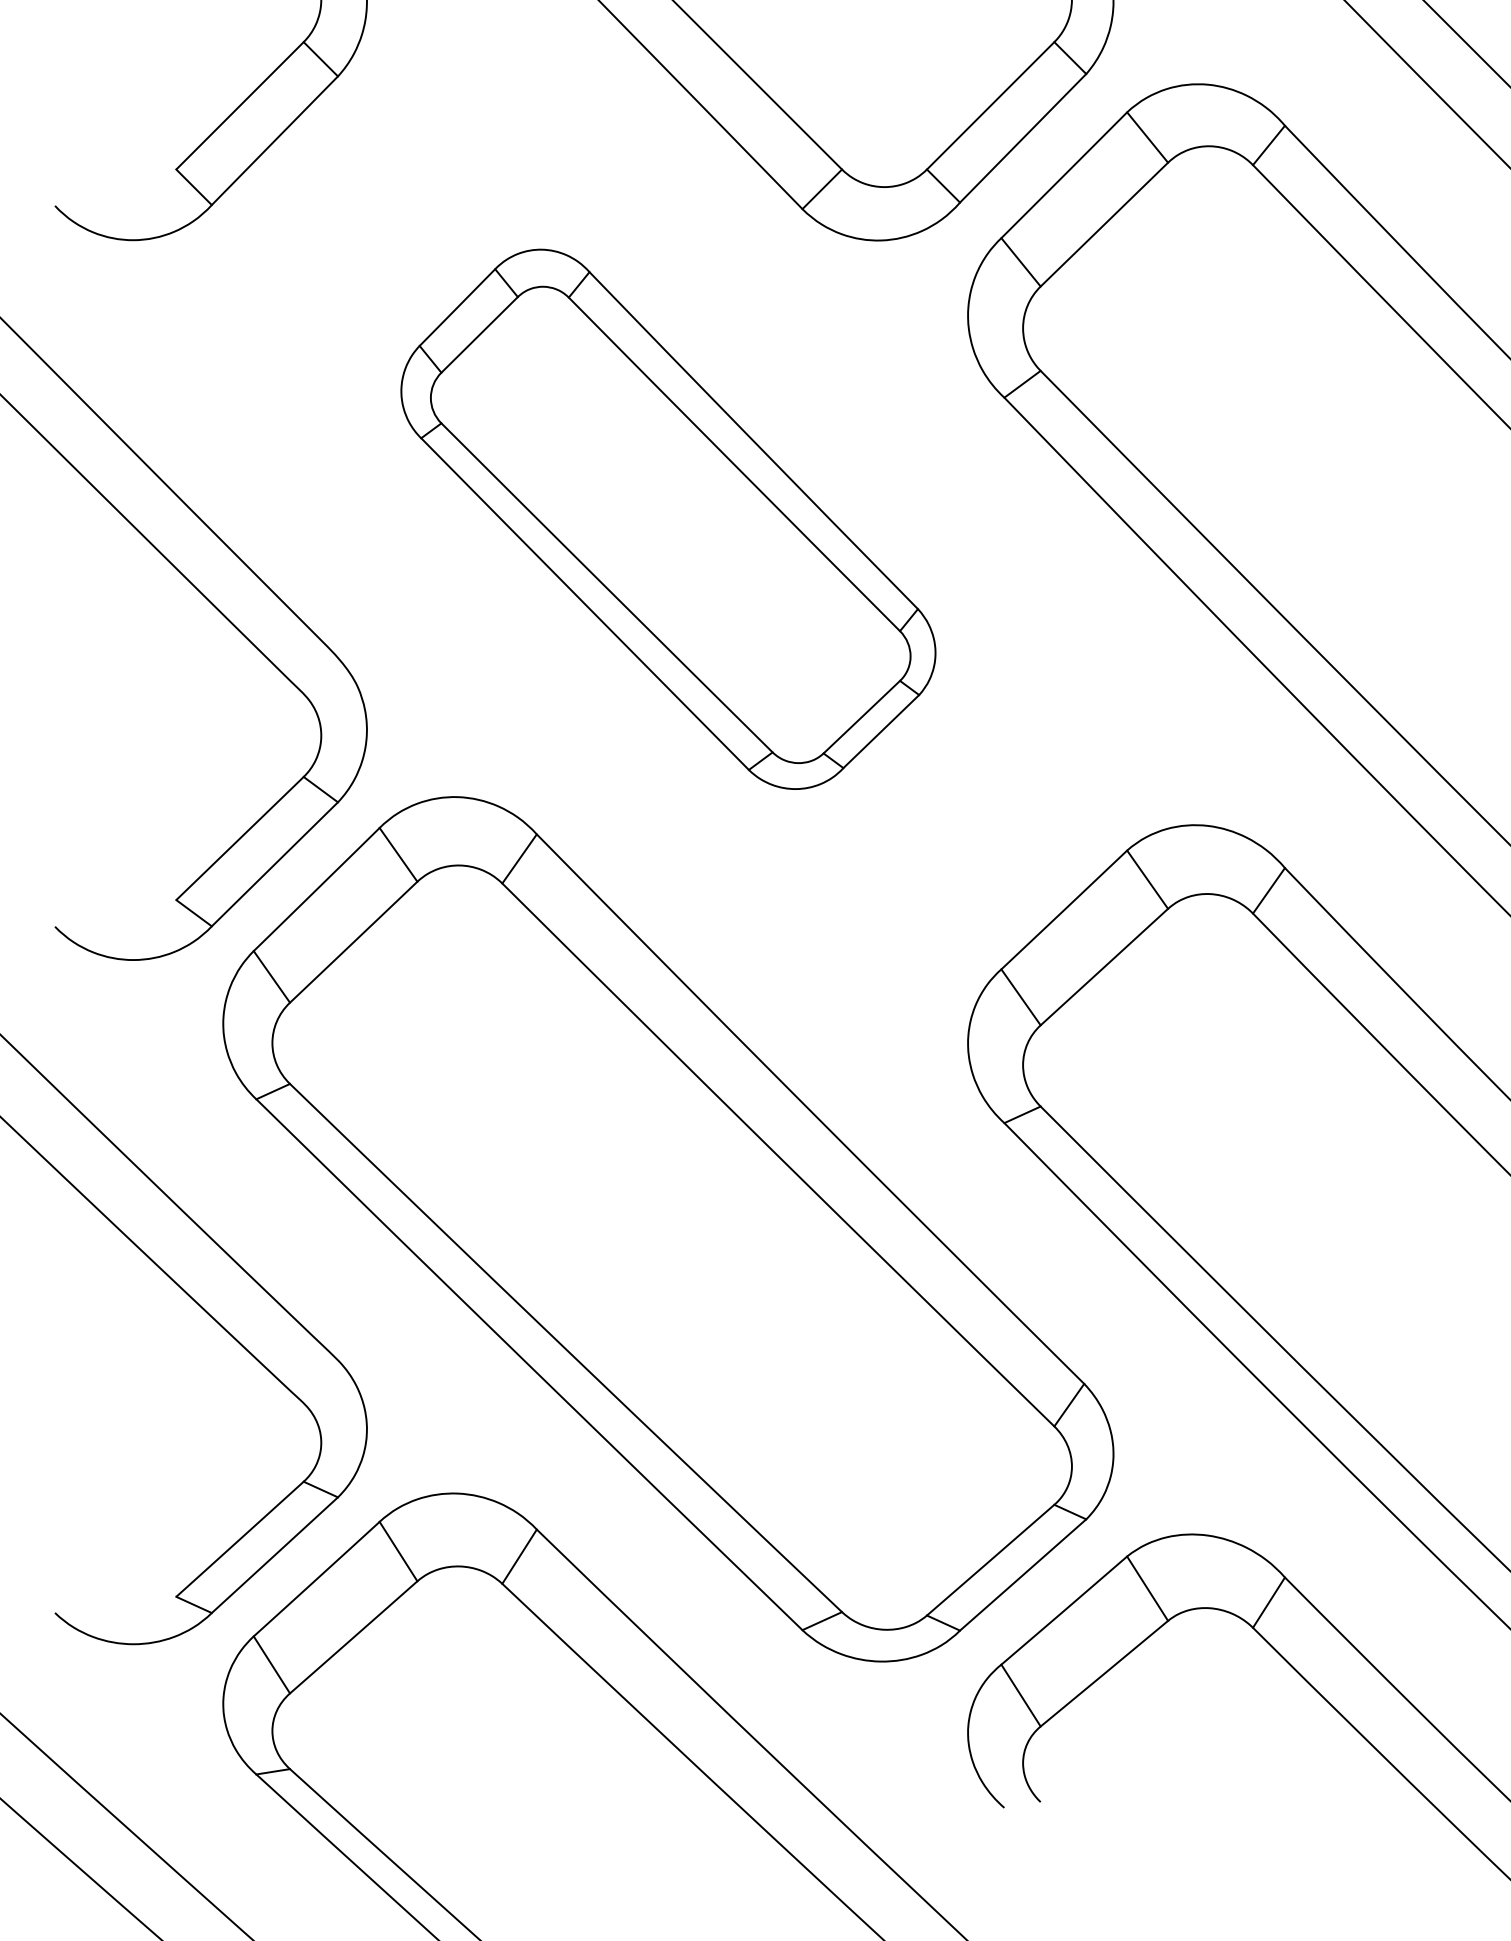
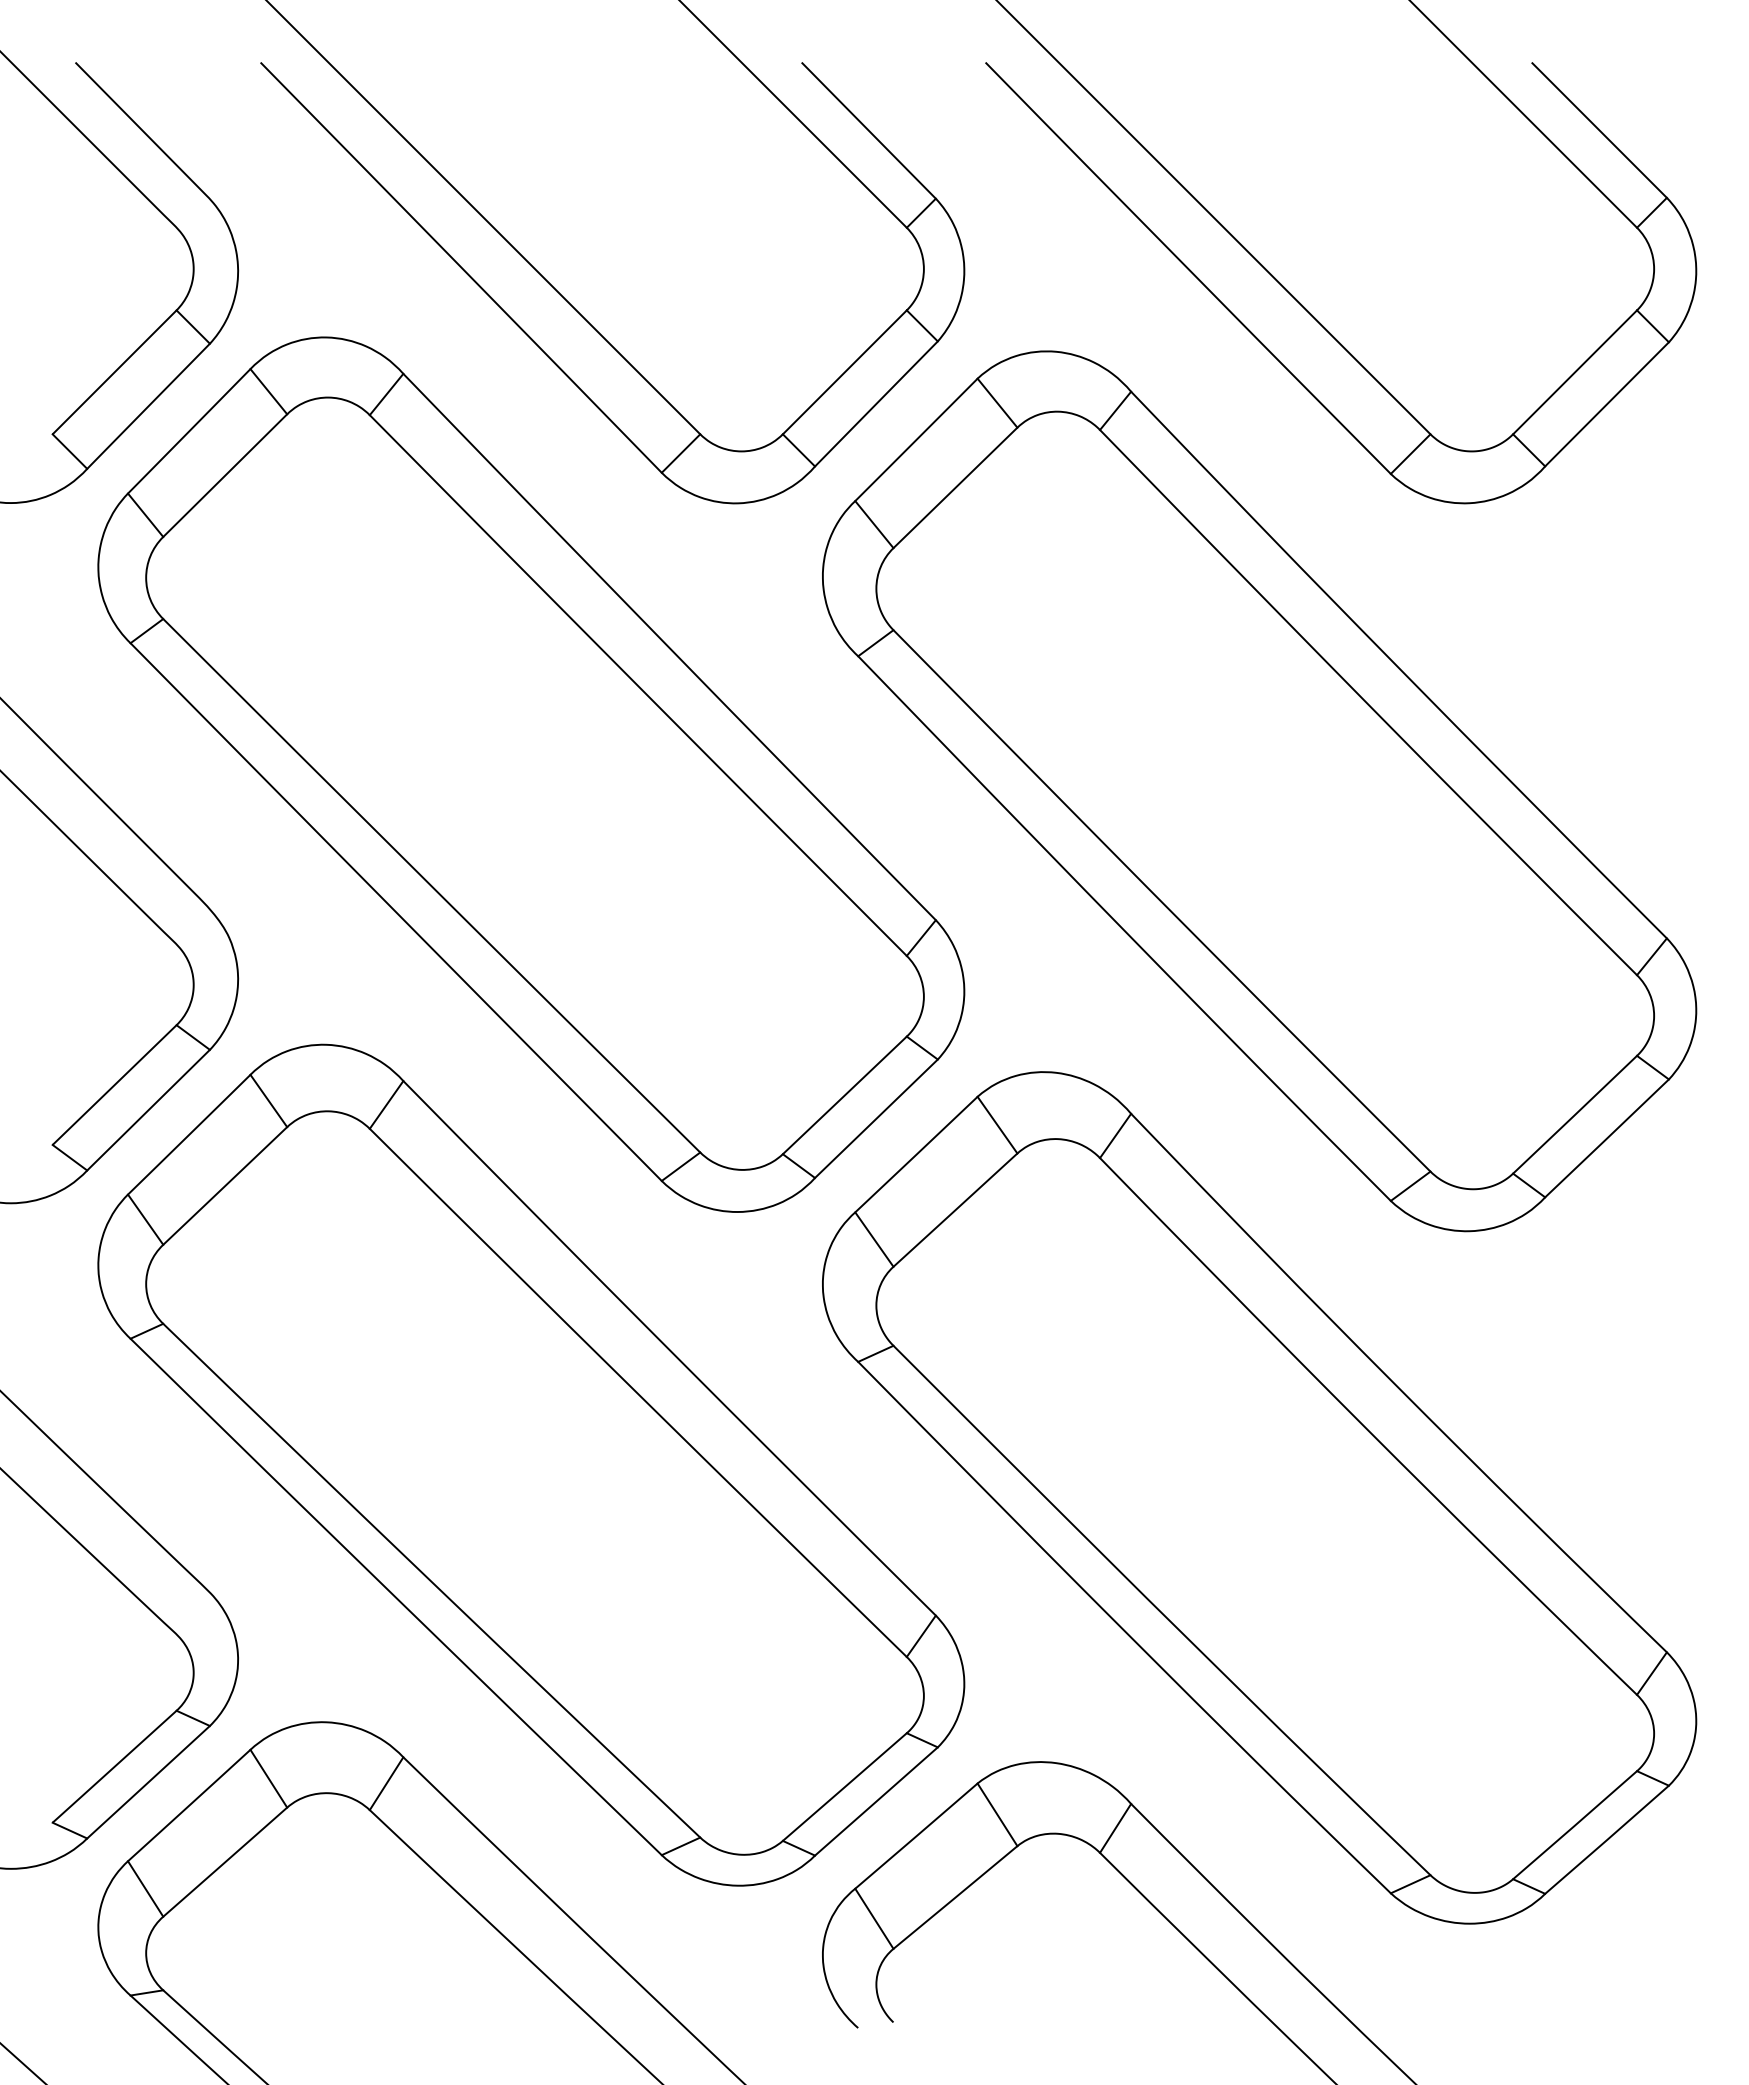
part: (668, 519) -> (531, 774), size x1.67

